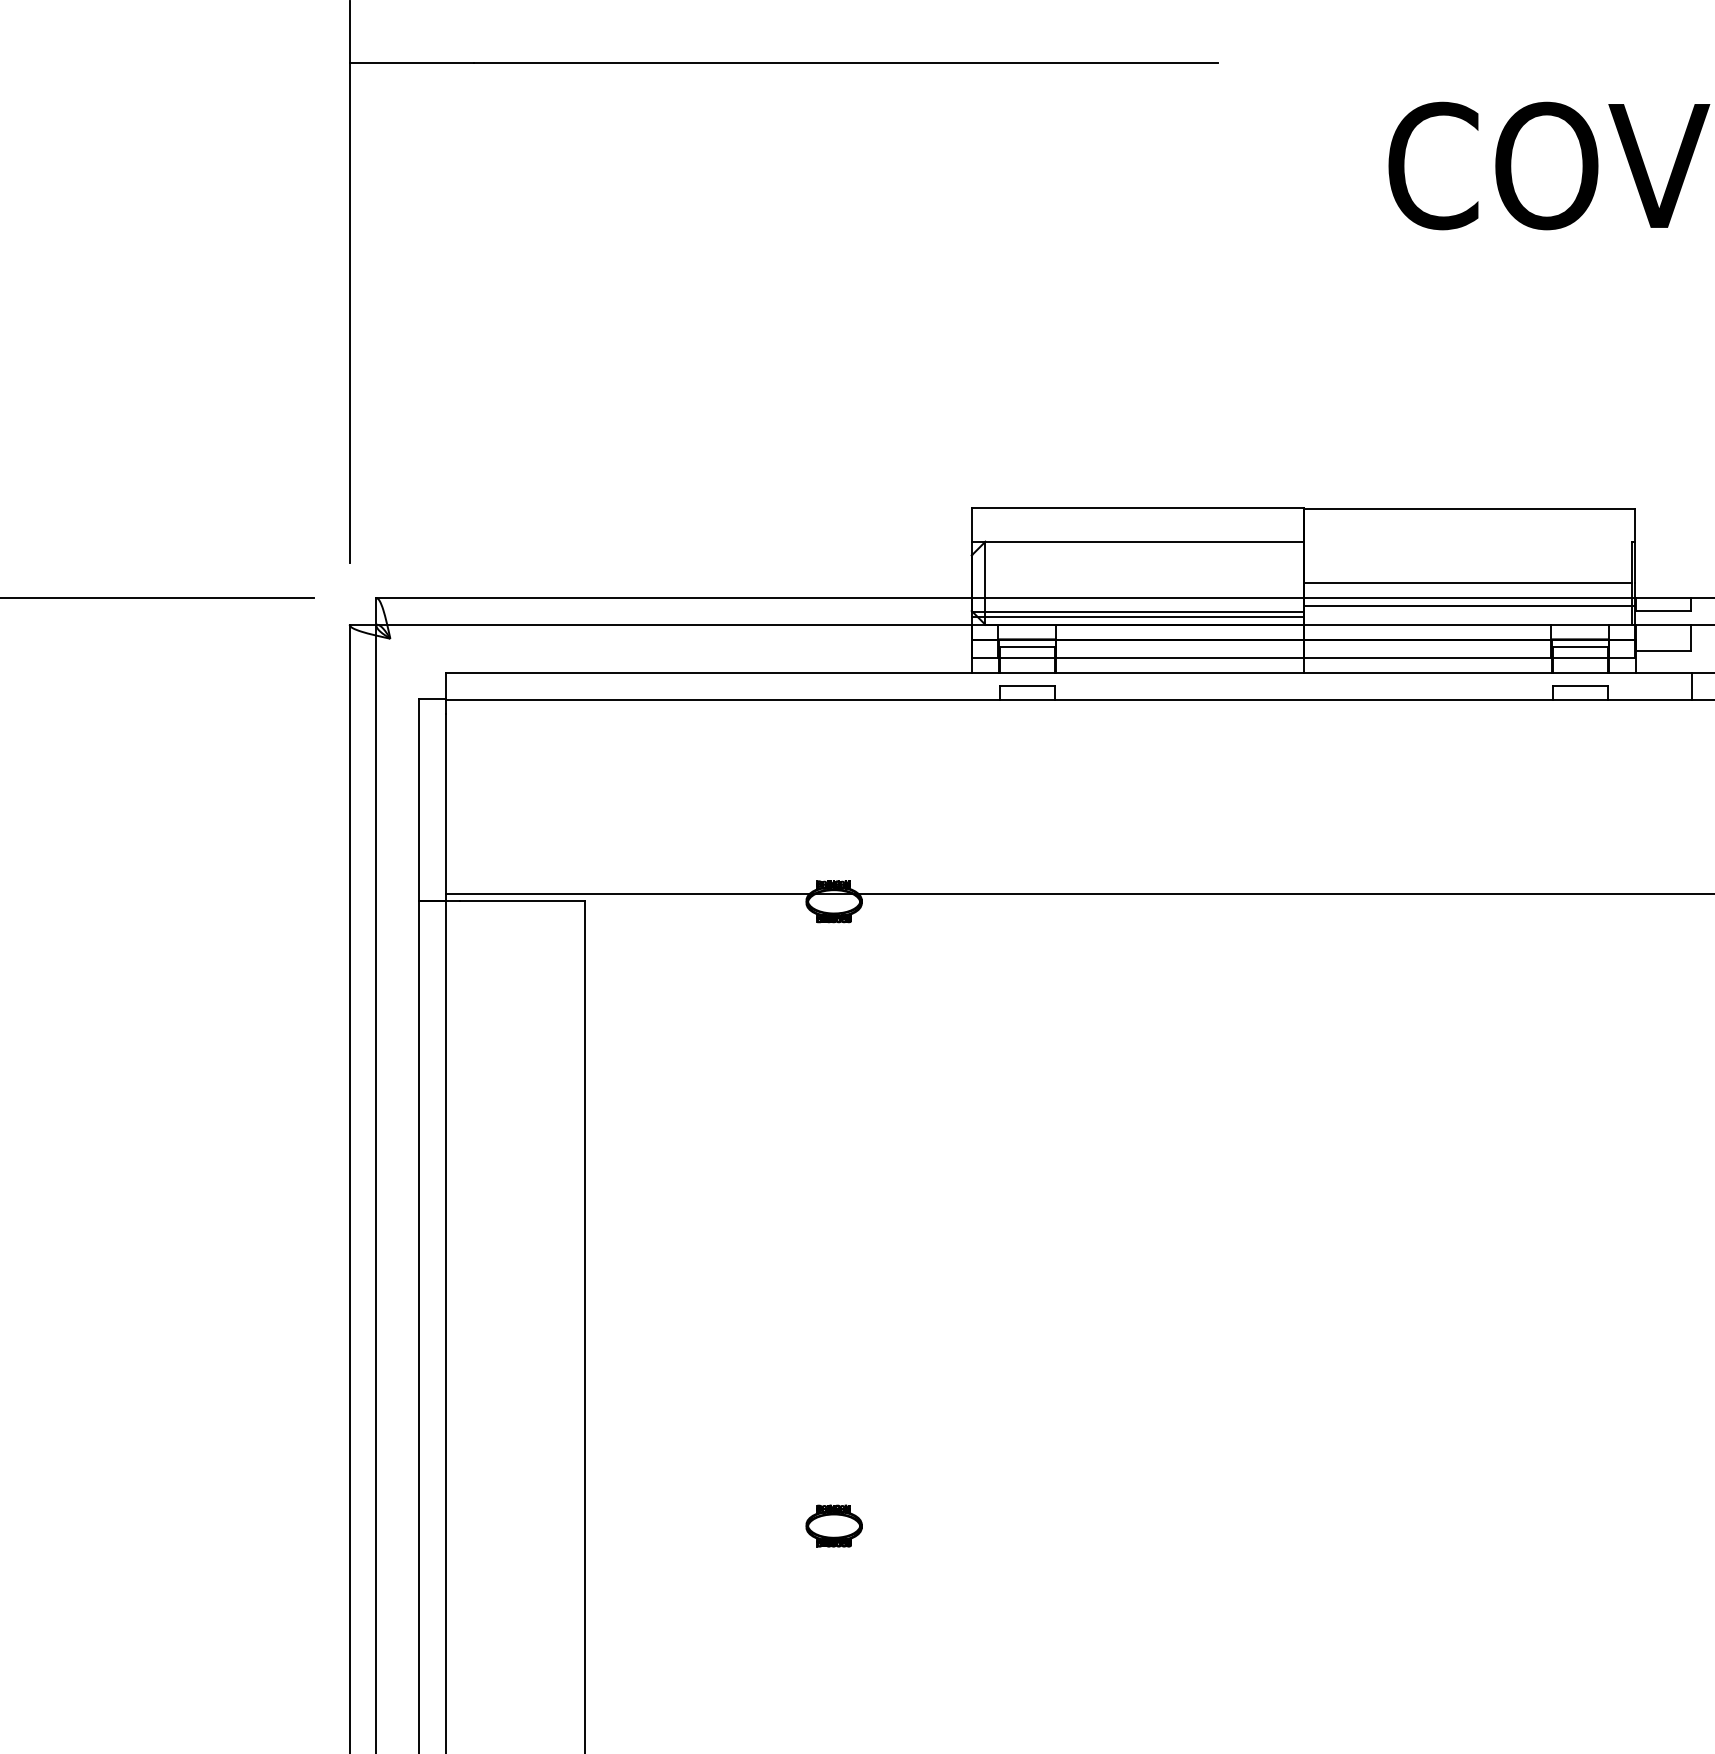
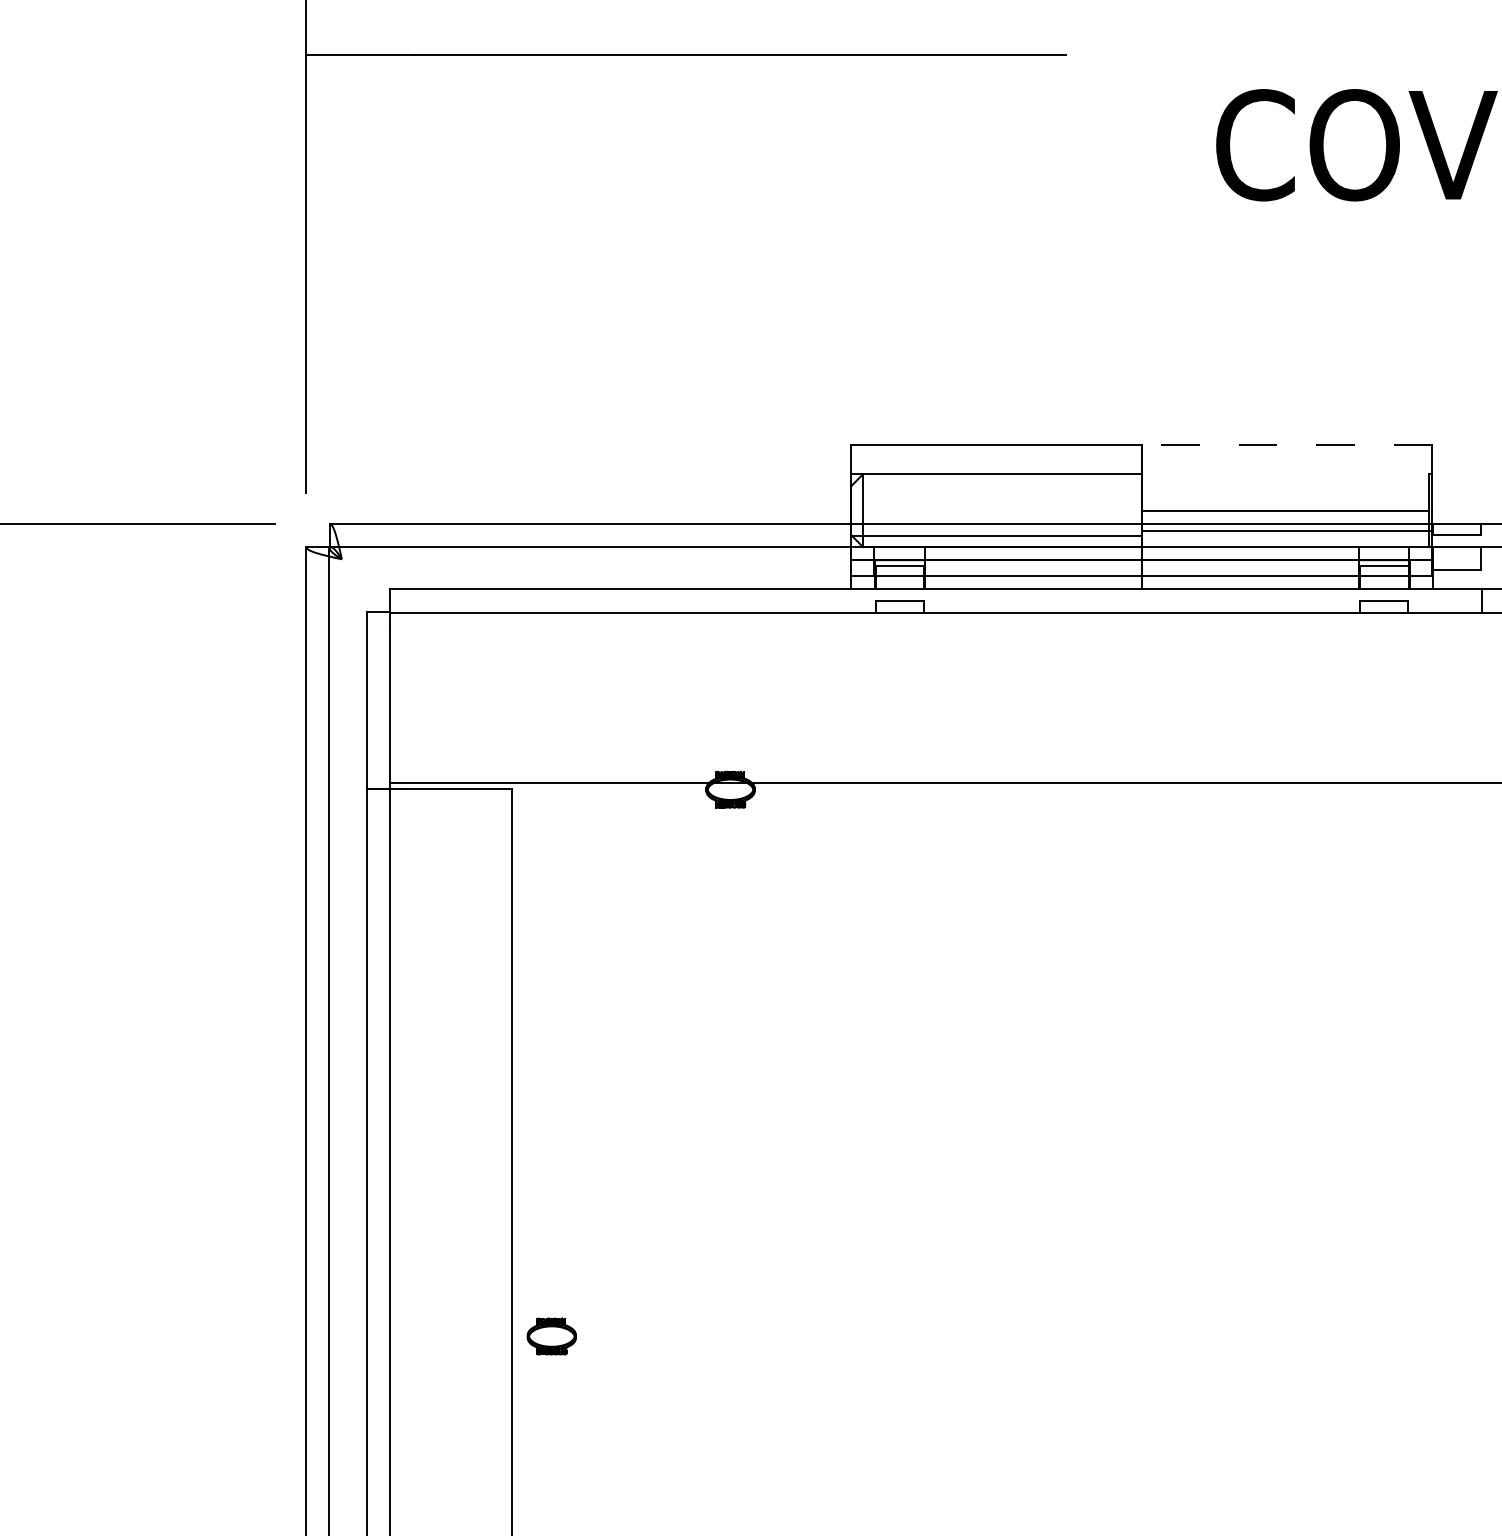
line: (1469, 508) -> (1287, 445), solid -> dashed
line: (1138, 616) -> (997, 539), removed
part: (833, 1525) -> (551, 1336), moved

